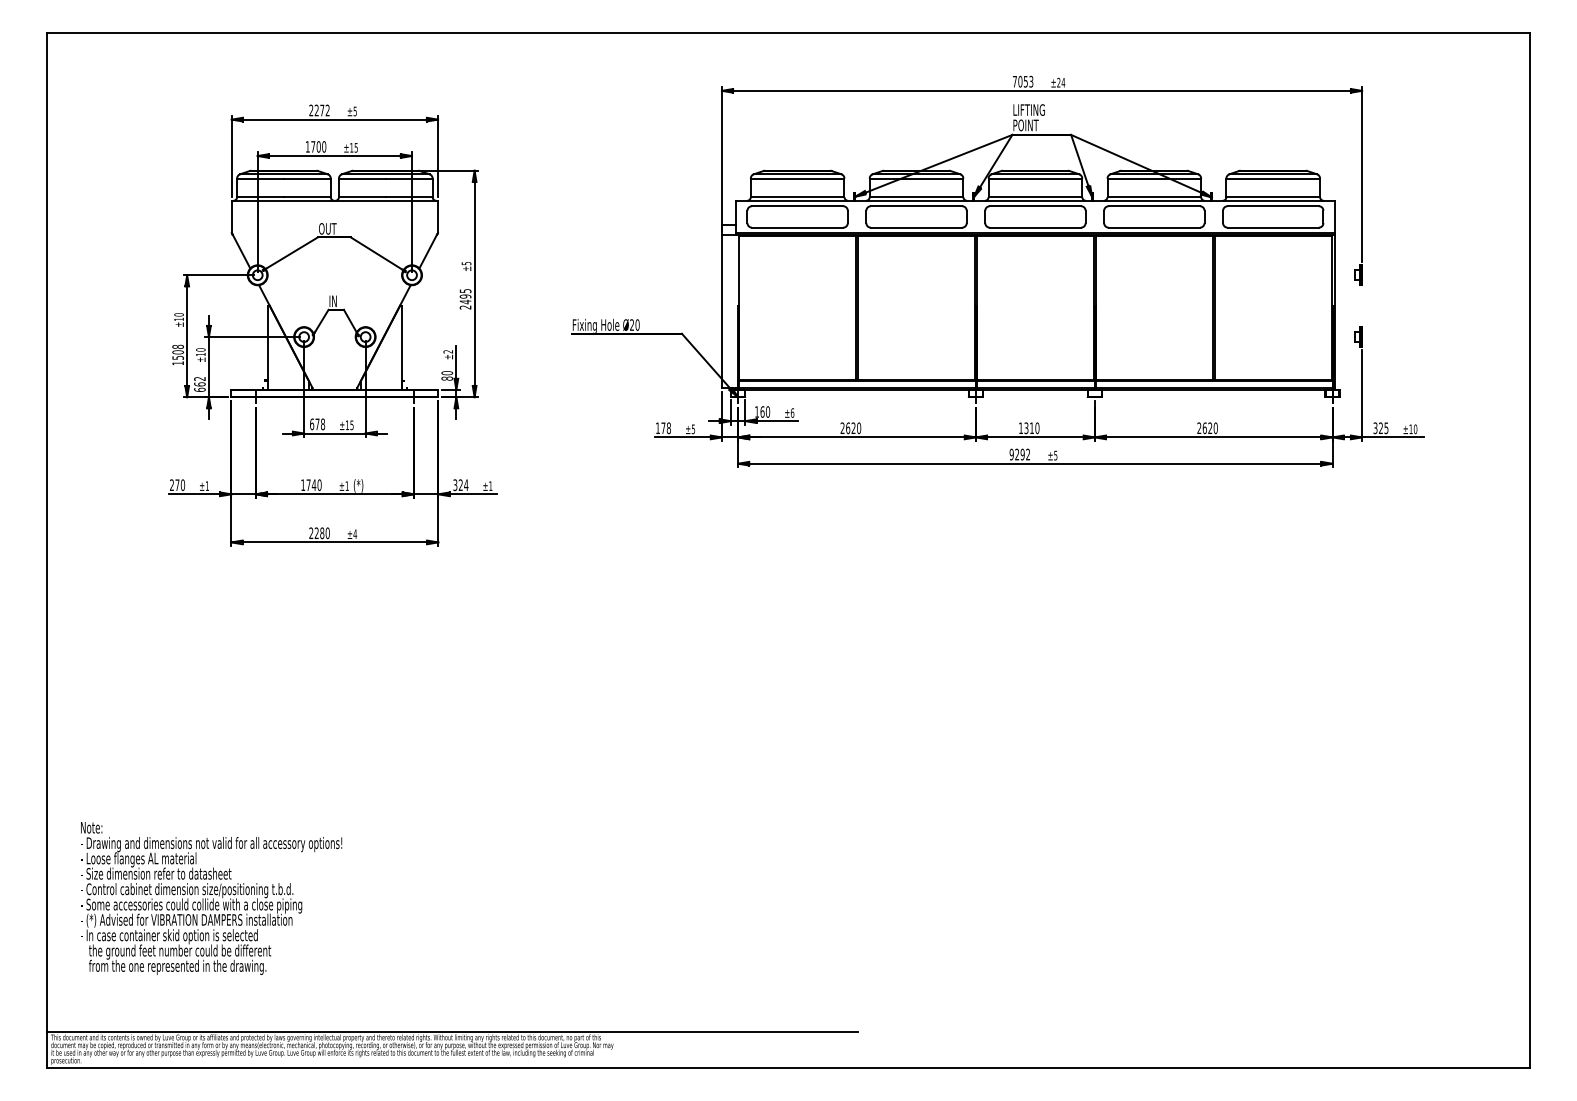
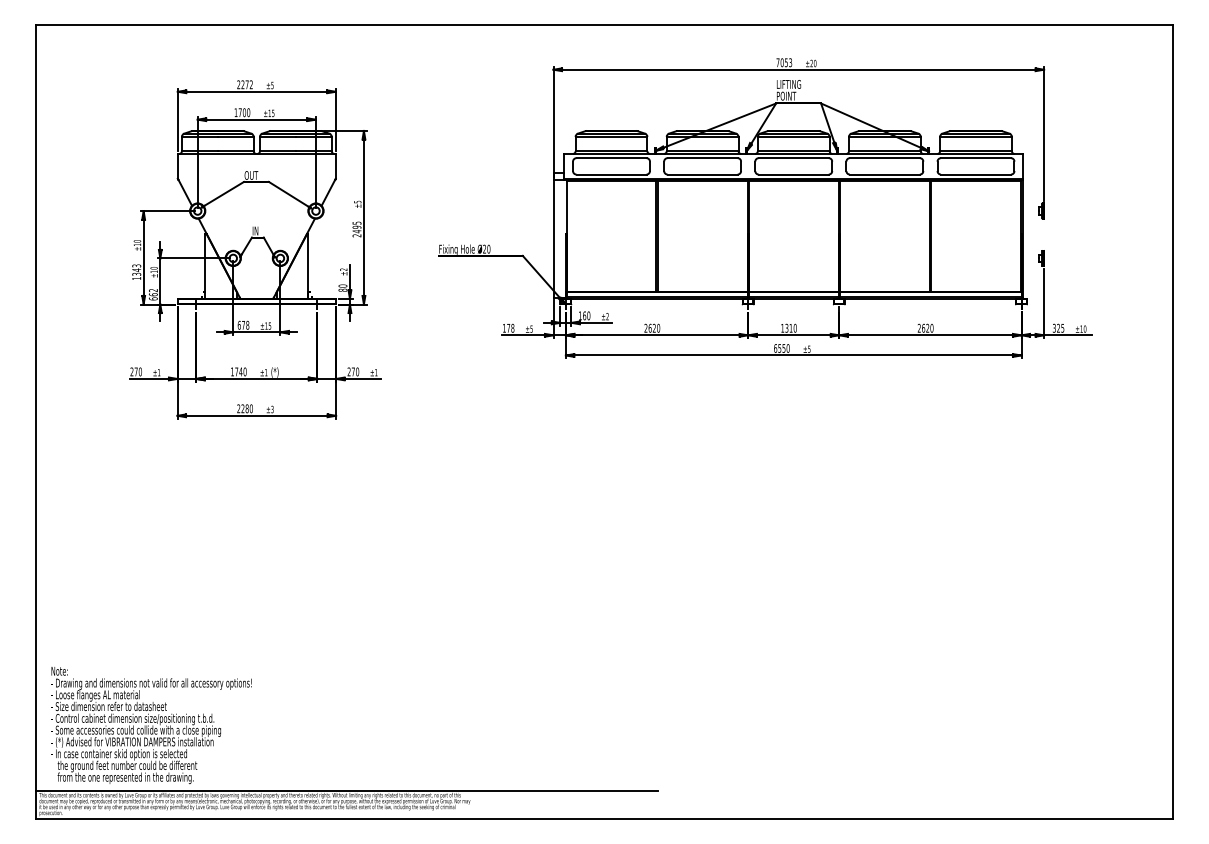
text: (1063, 82) -> (815, 63), ±24 -> ±20
text: (177, 351) -> (136, 269), 1508 -> 1343
text: (792, 412) -> (607, 316), ±6 -> ±2
text: (1019, 454) -> (781, 348), 9292 -> 6550
text: (460, 485) -> (353, 372), 324 -> 270
text: (355, 534) -> (272, 409), ±4 -> ±3
text: (211, 898) -> (151, 725), moved

